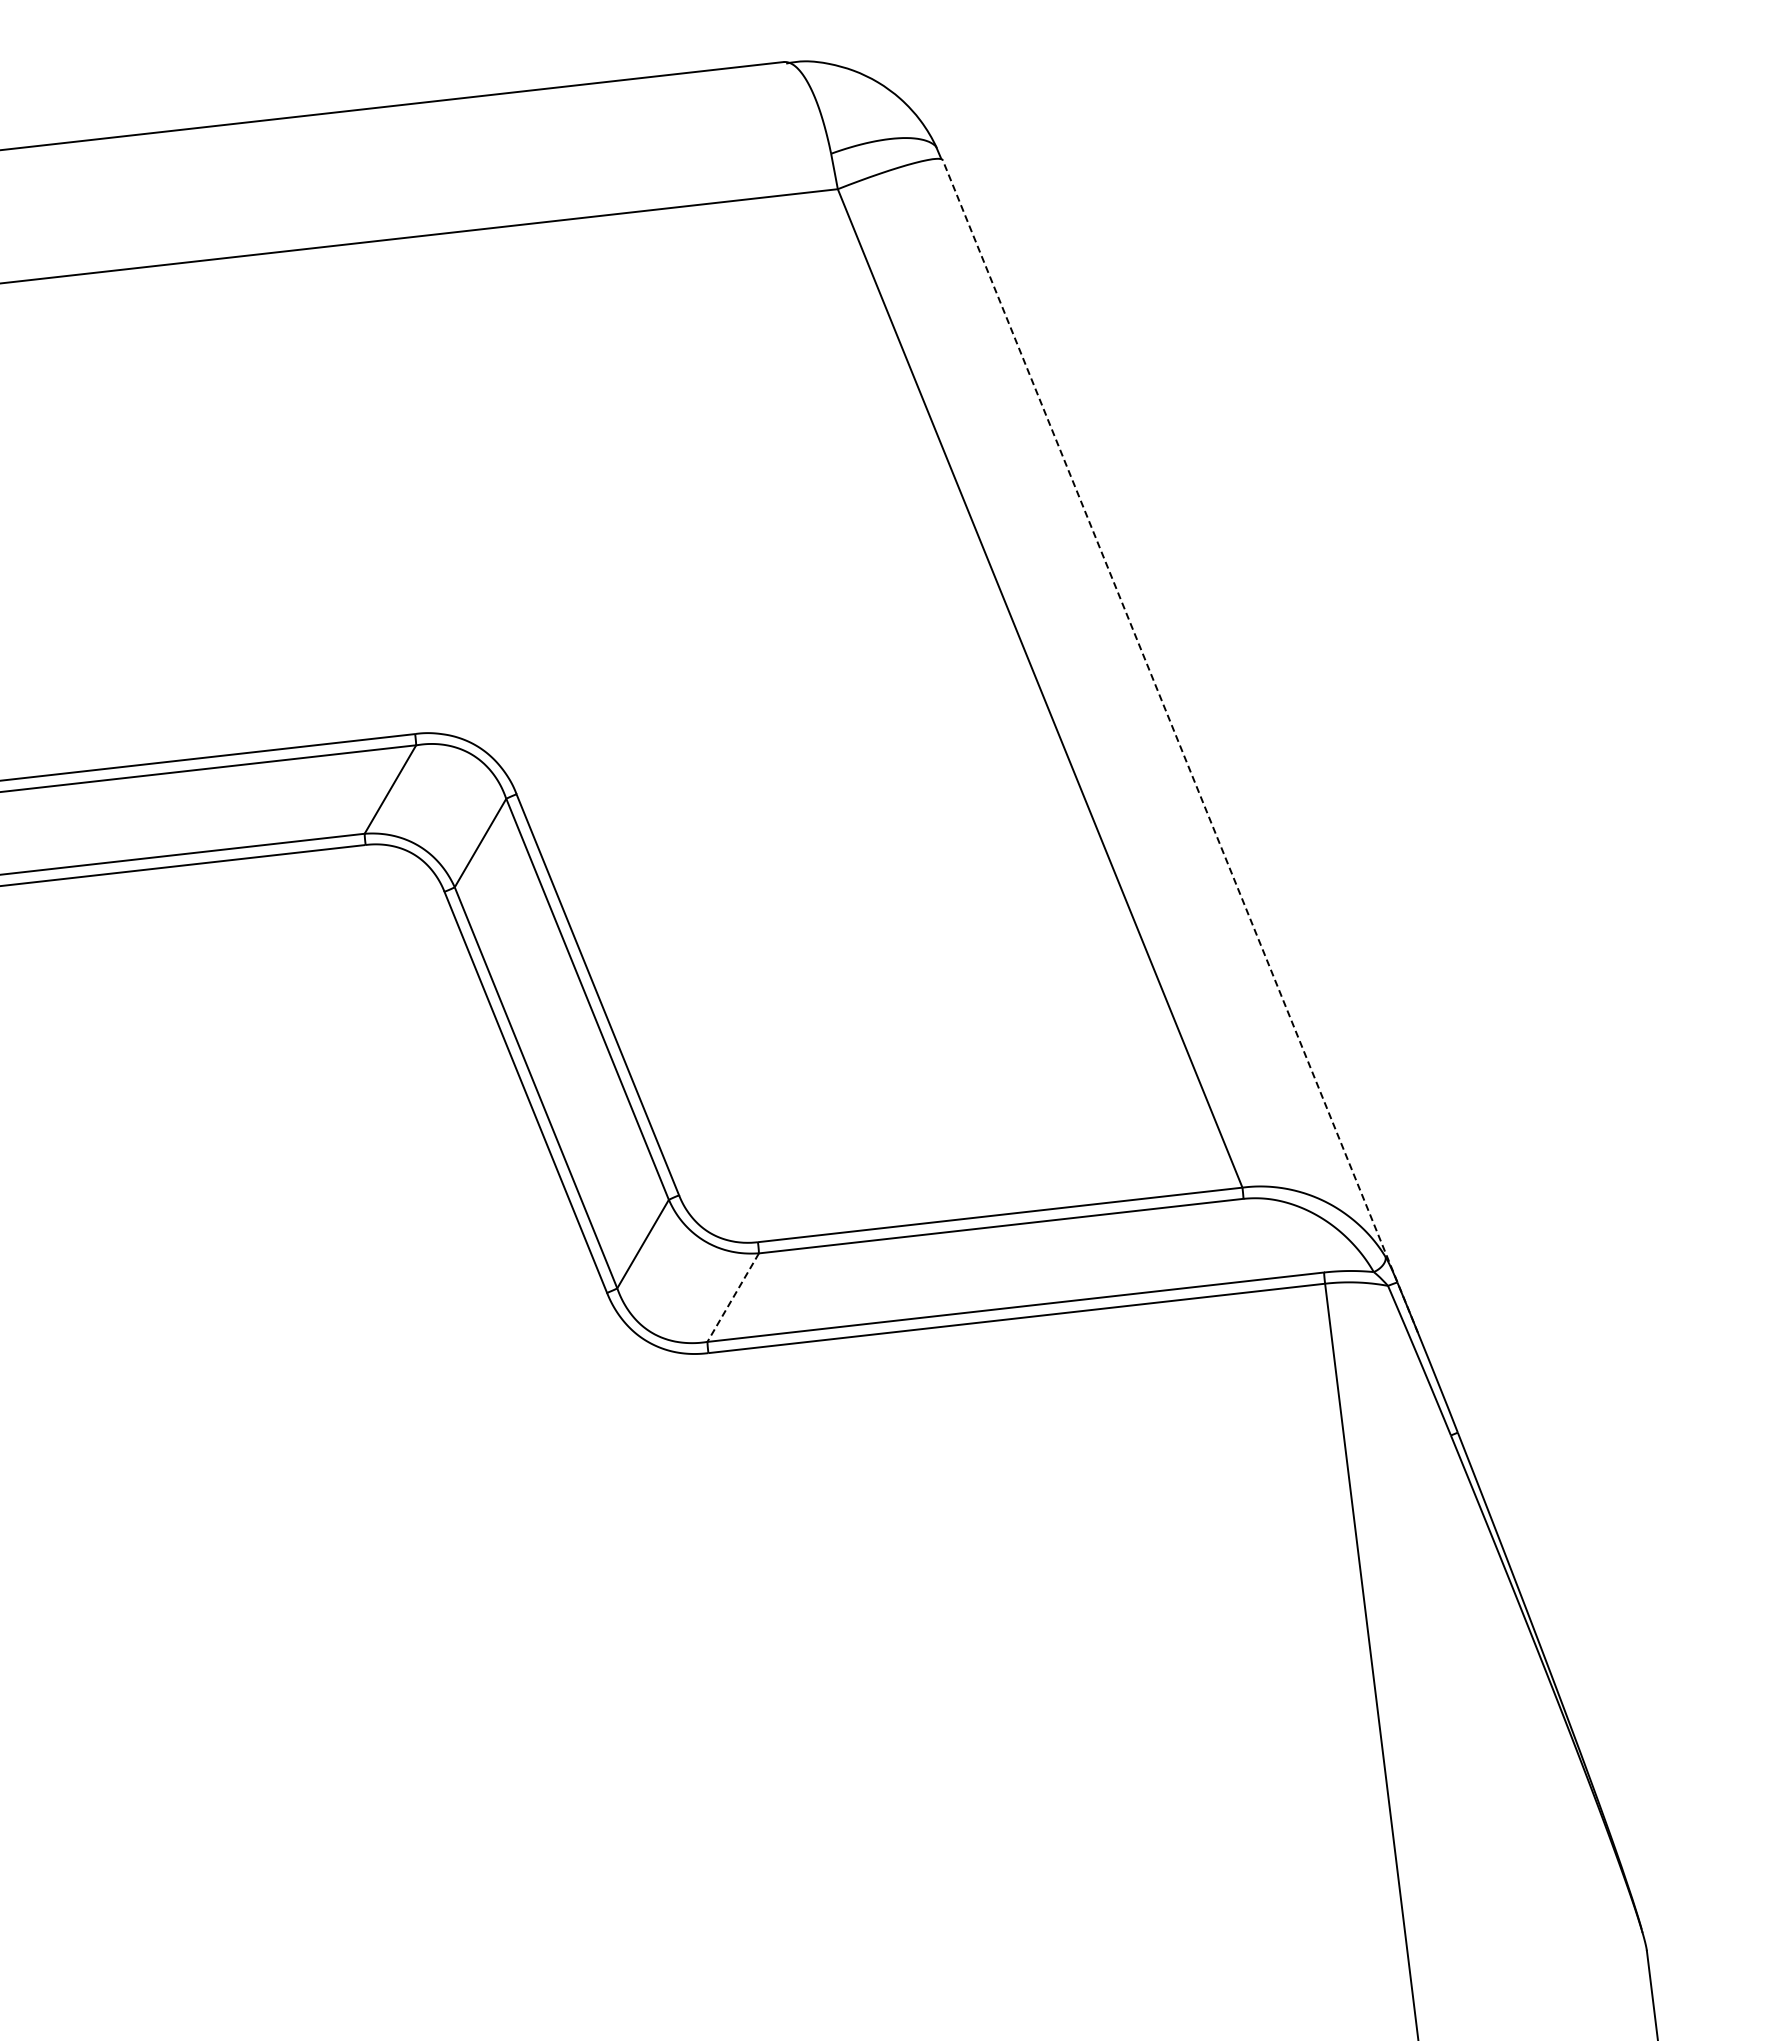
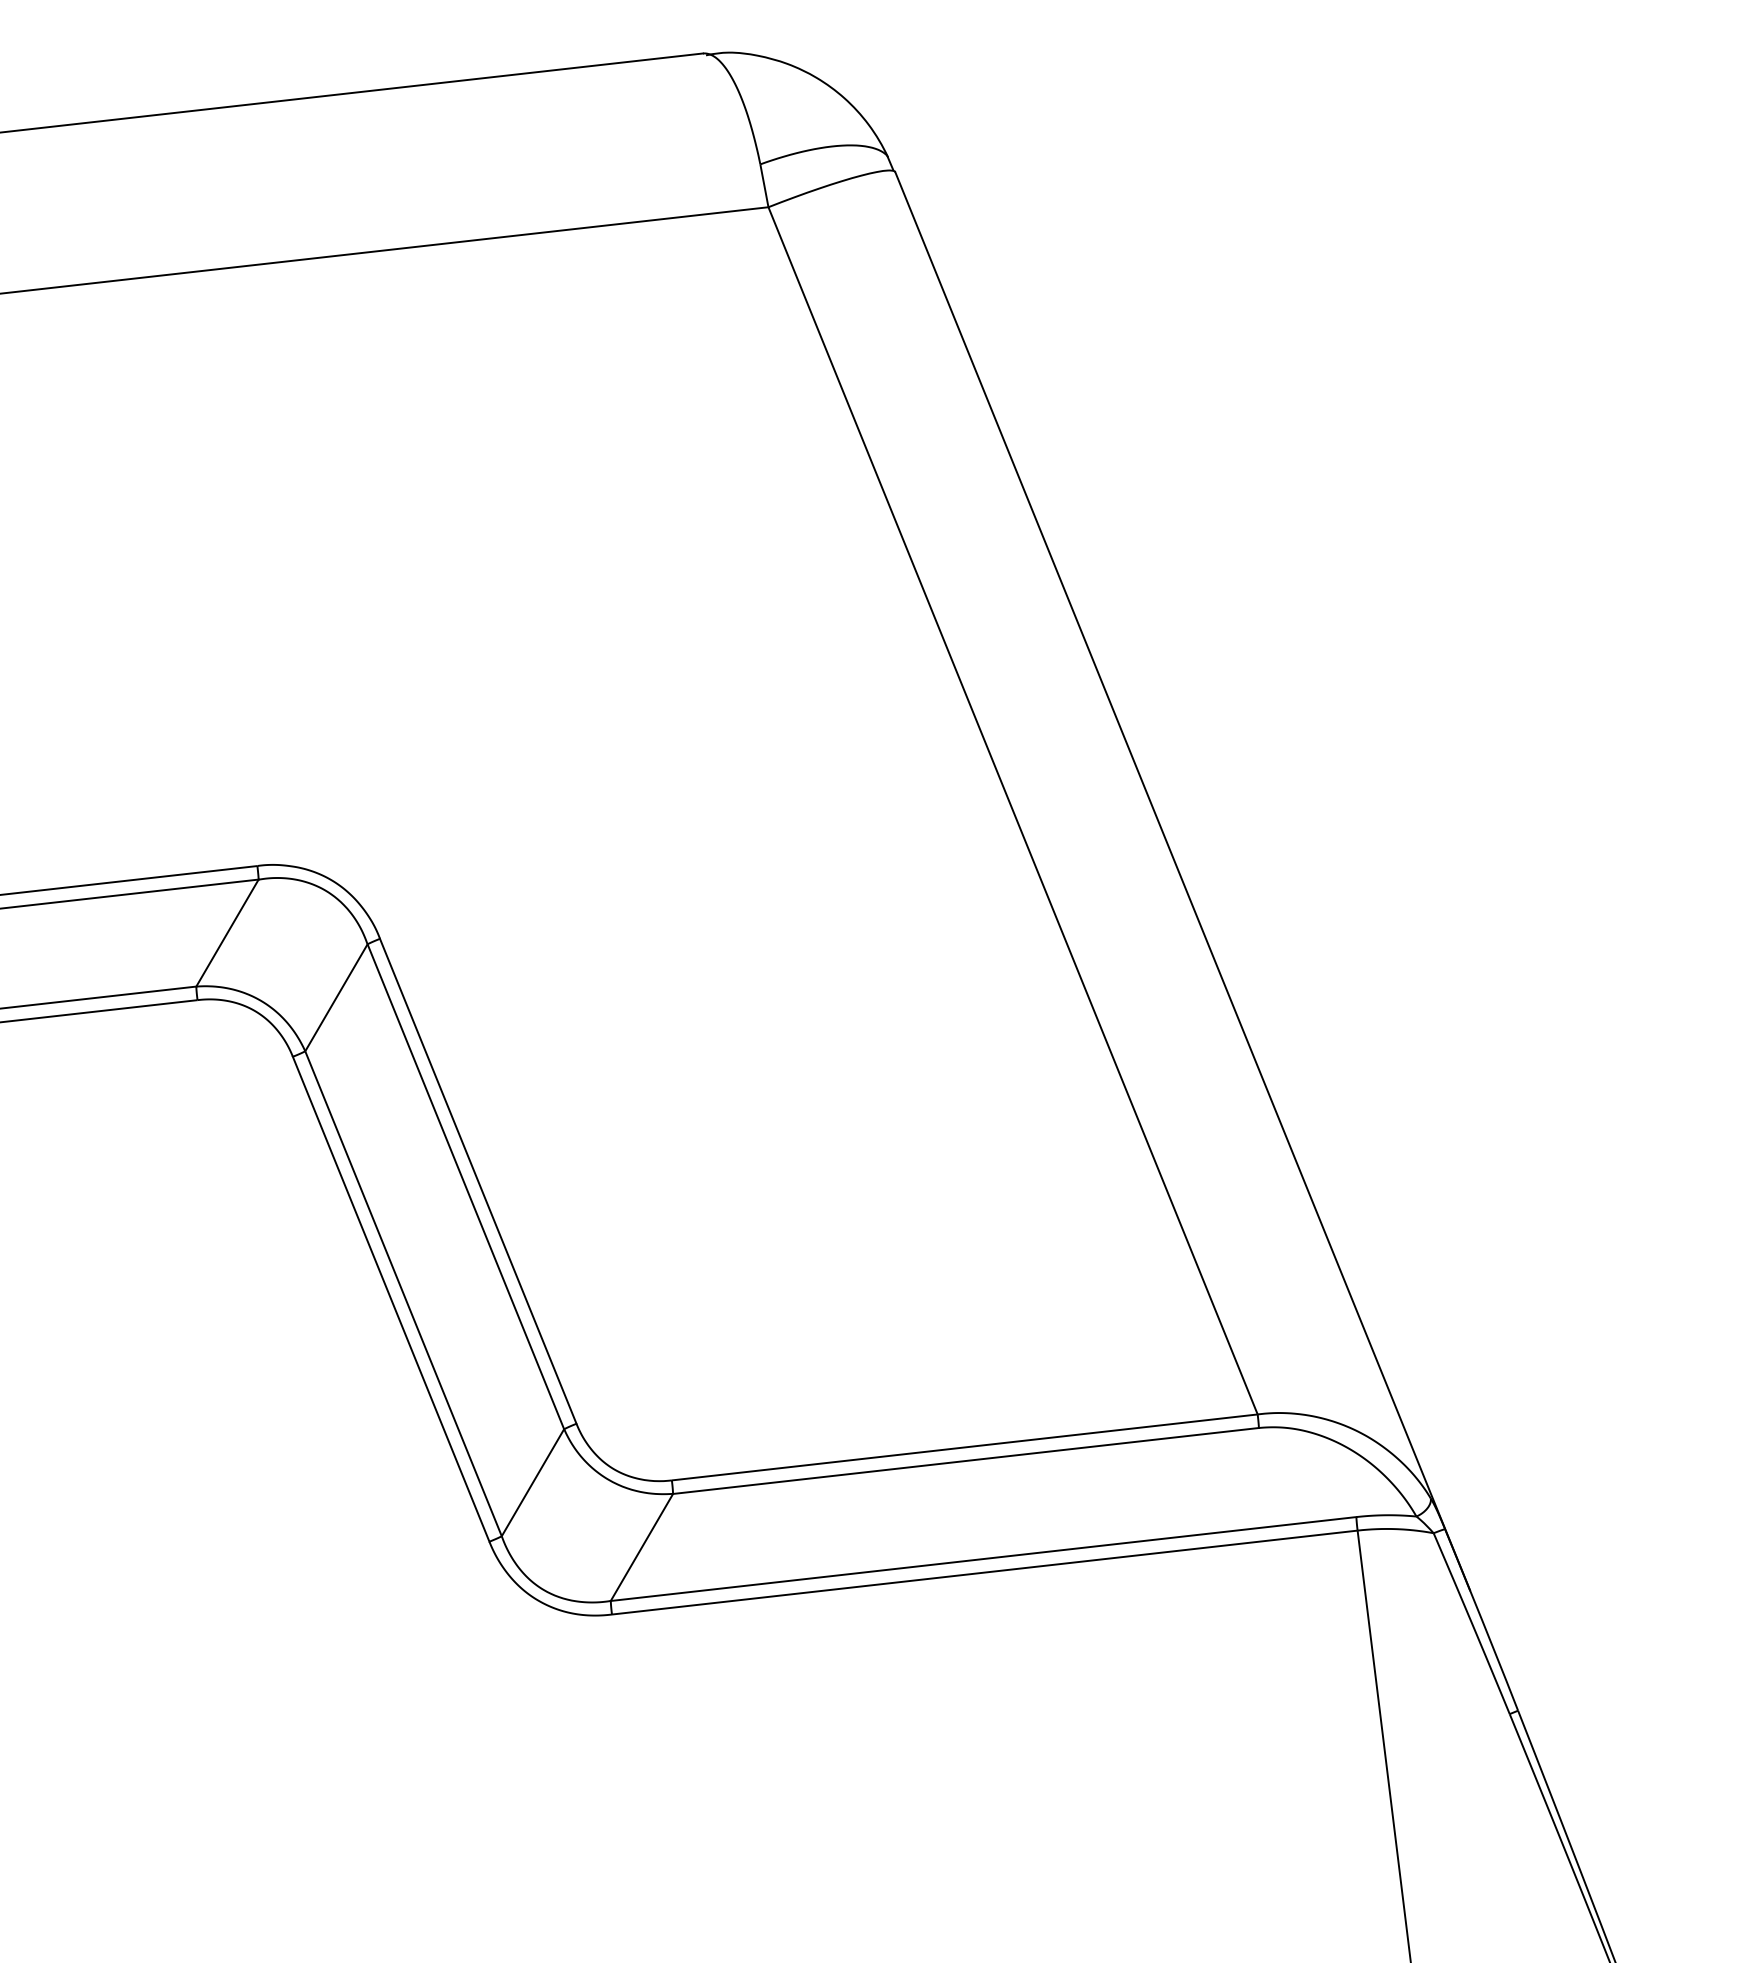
line: (1180, 746) -> (1182, 881), dashed -> solid
line: (732, 1298) -> (641, 1548), dashed -> solid

